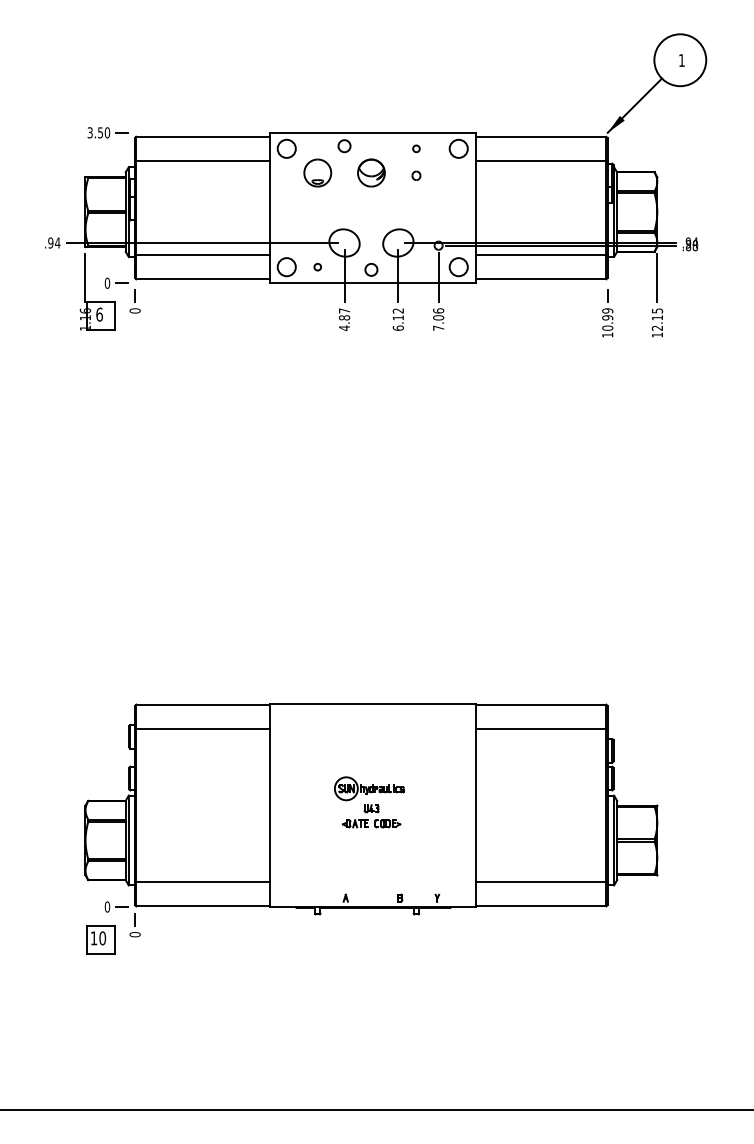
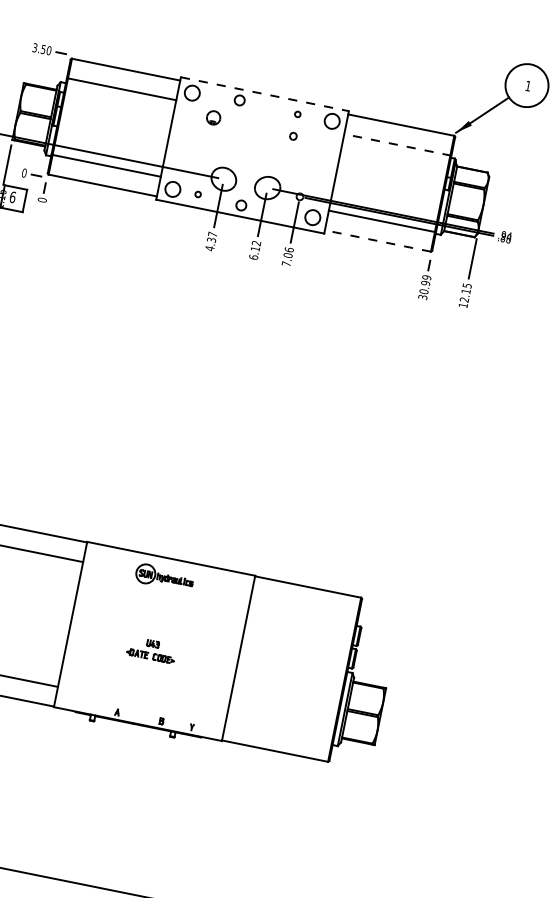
line: (373, 132) -> (265, 94), solid -> dashed
line: (541, 161) -> (397, 145), solid -> dashed
part: (317, 172) -> (213, 117), size x0.6
part: (371, 172) -> (257, 126), removed
line: (540, 279) -> (377, 241), solid -> dashed
text: (344, 317) -> (211, 239), 4.87 -> 4.37
text: (607, 334) -> (422, 296), 10.99 -> 30.99
line: (541, 728) -> (304, 606), removed
part: (369, 788) -> (164, 577), moved
line: (541, 882) -> (279, 731), removed

